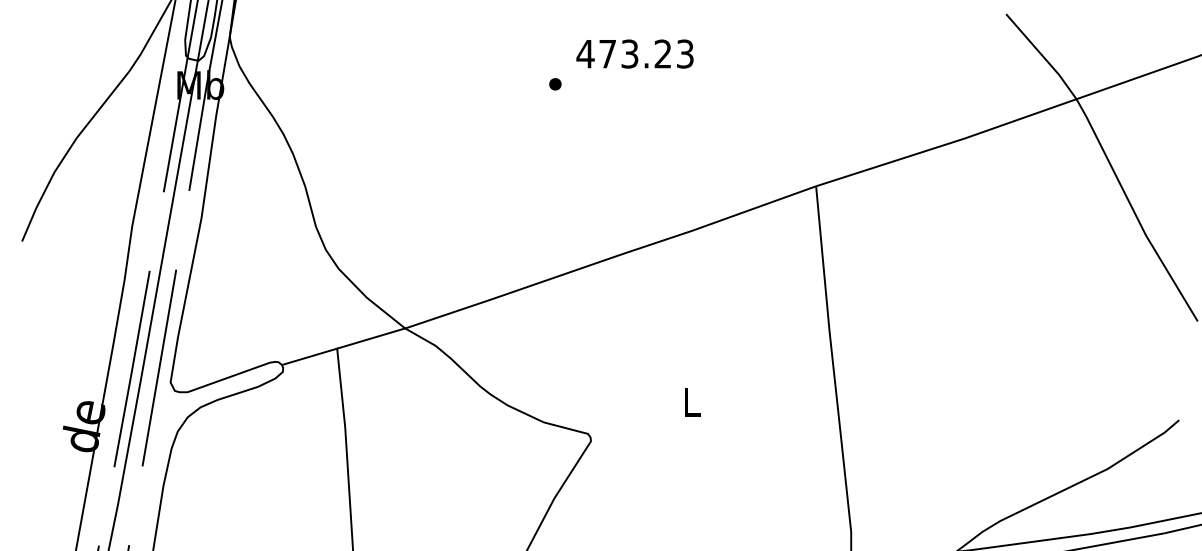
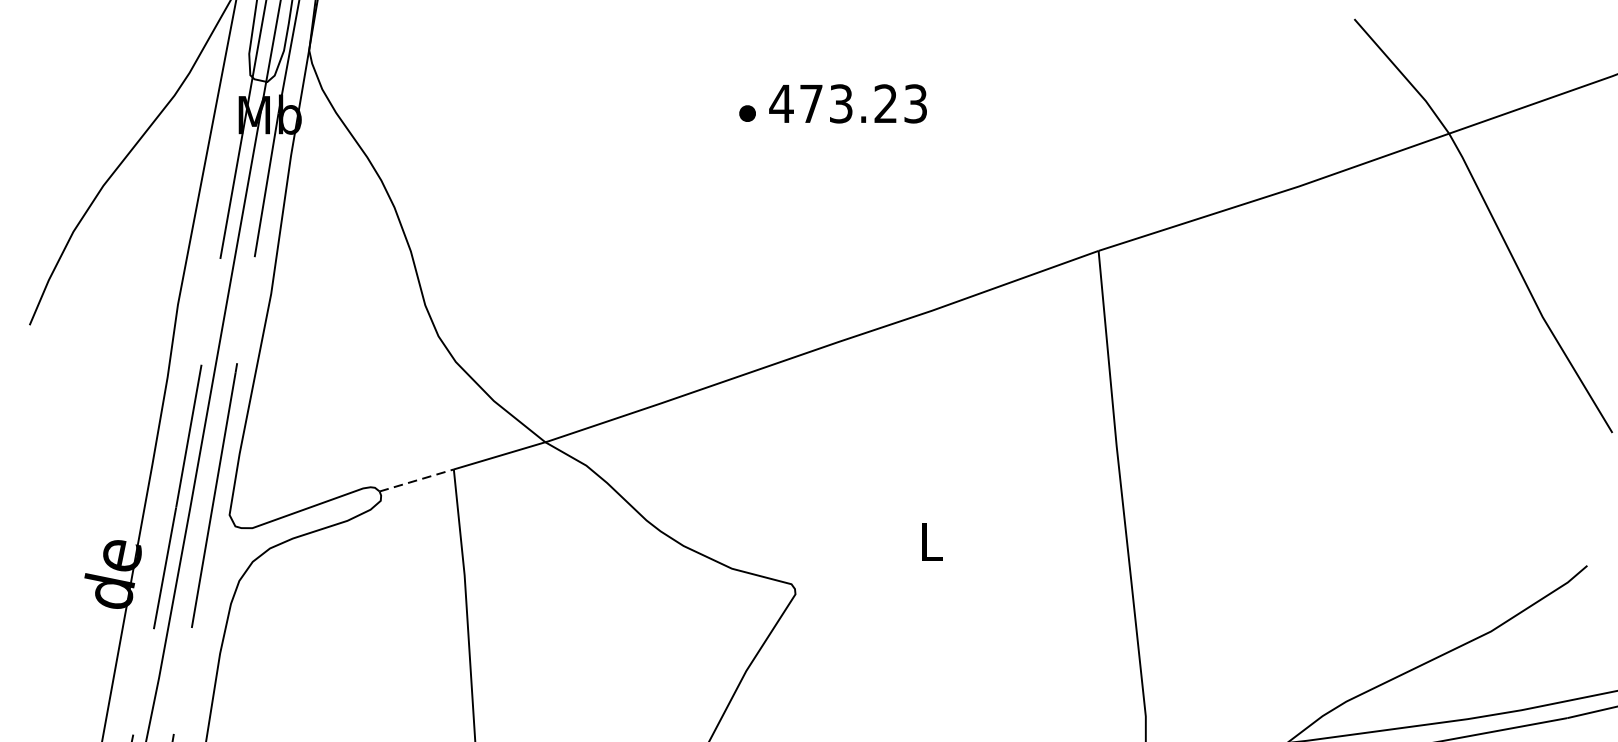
text: (634, 53) -> (847, 103), moved
line: (309, 356) -> (416, 480), solid -> dashed

